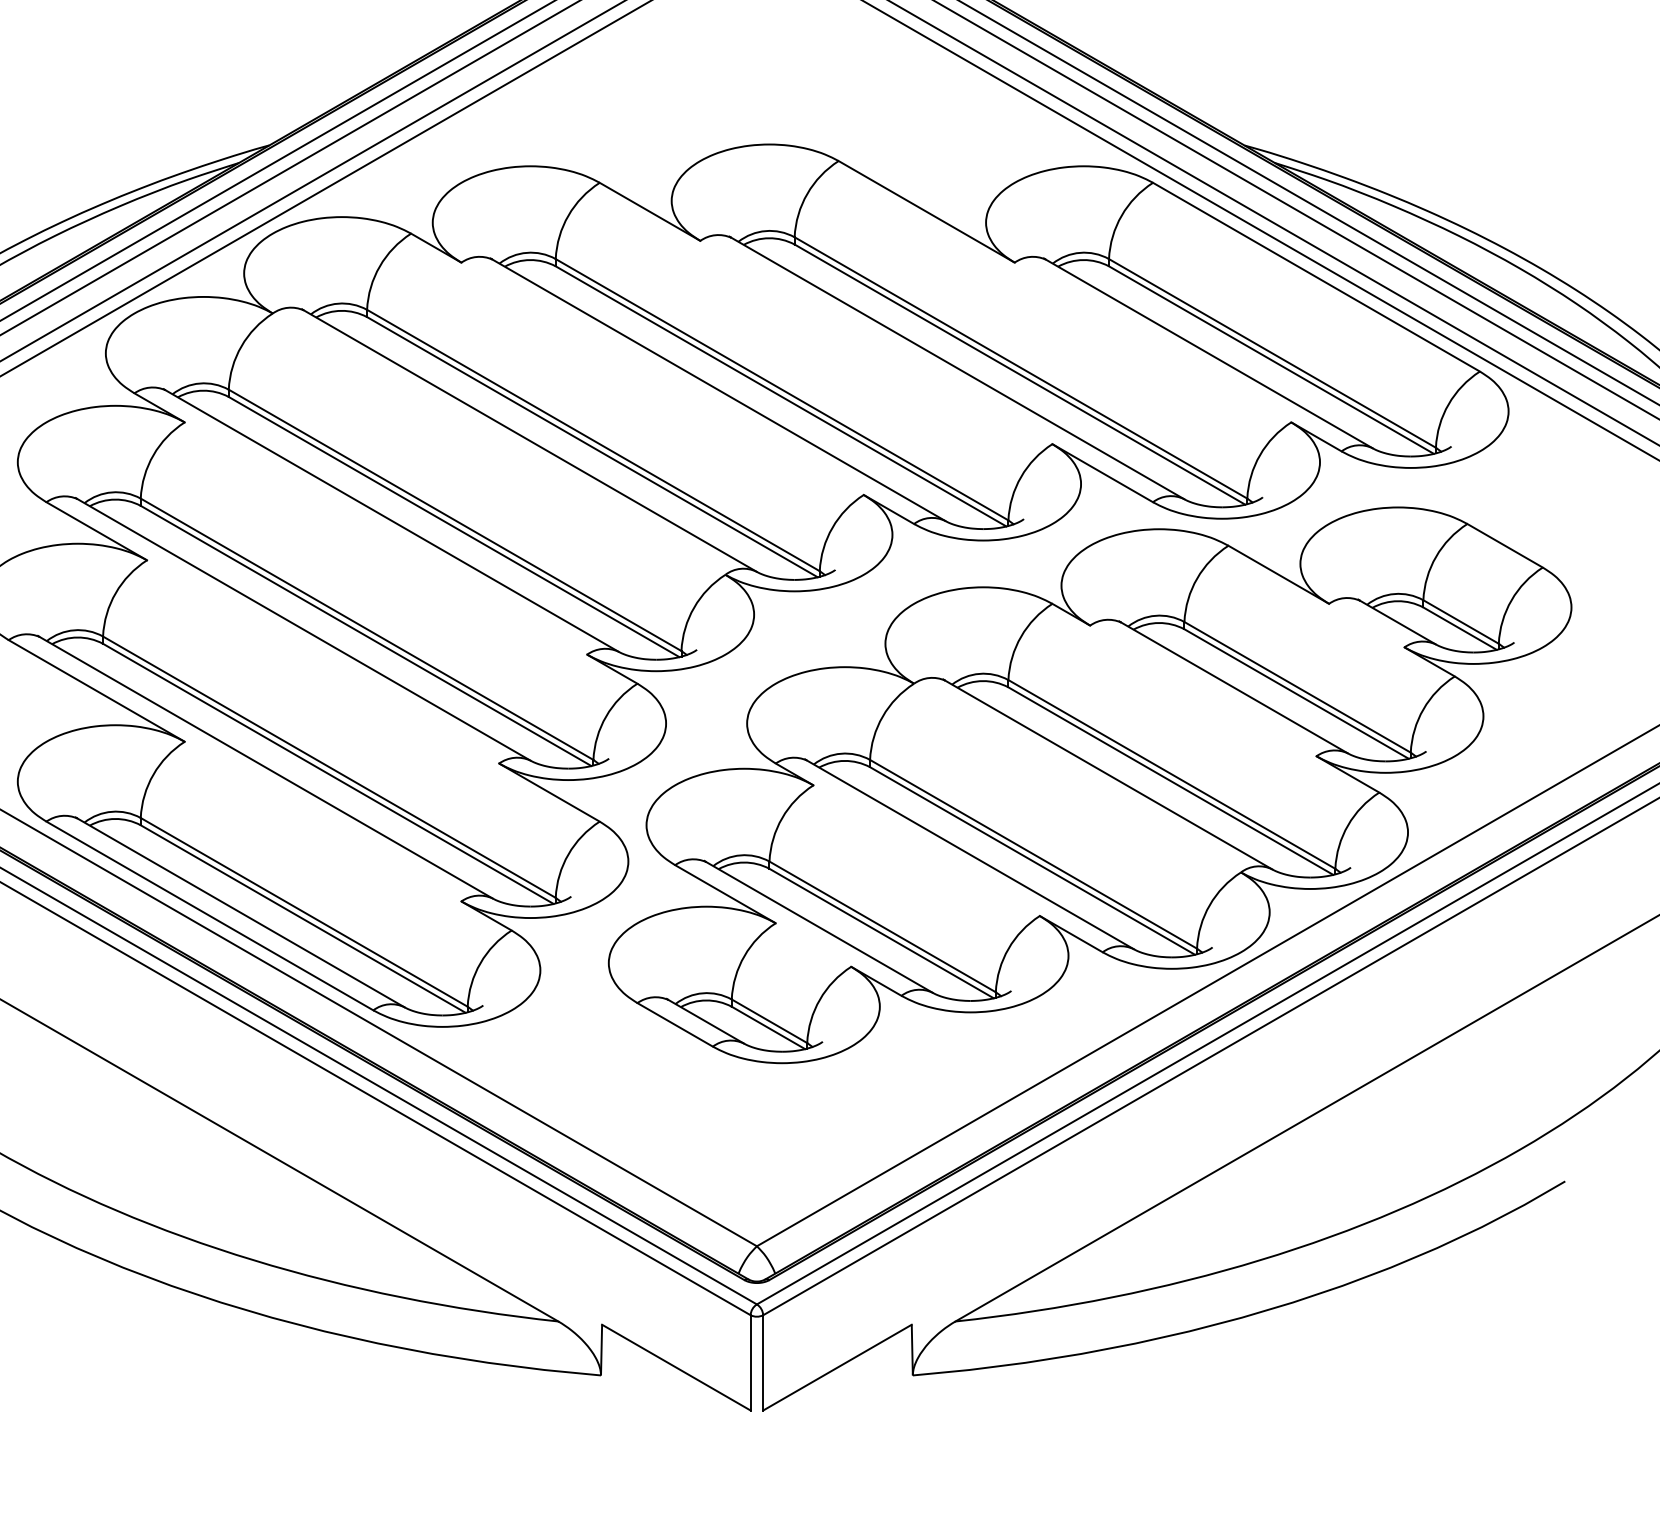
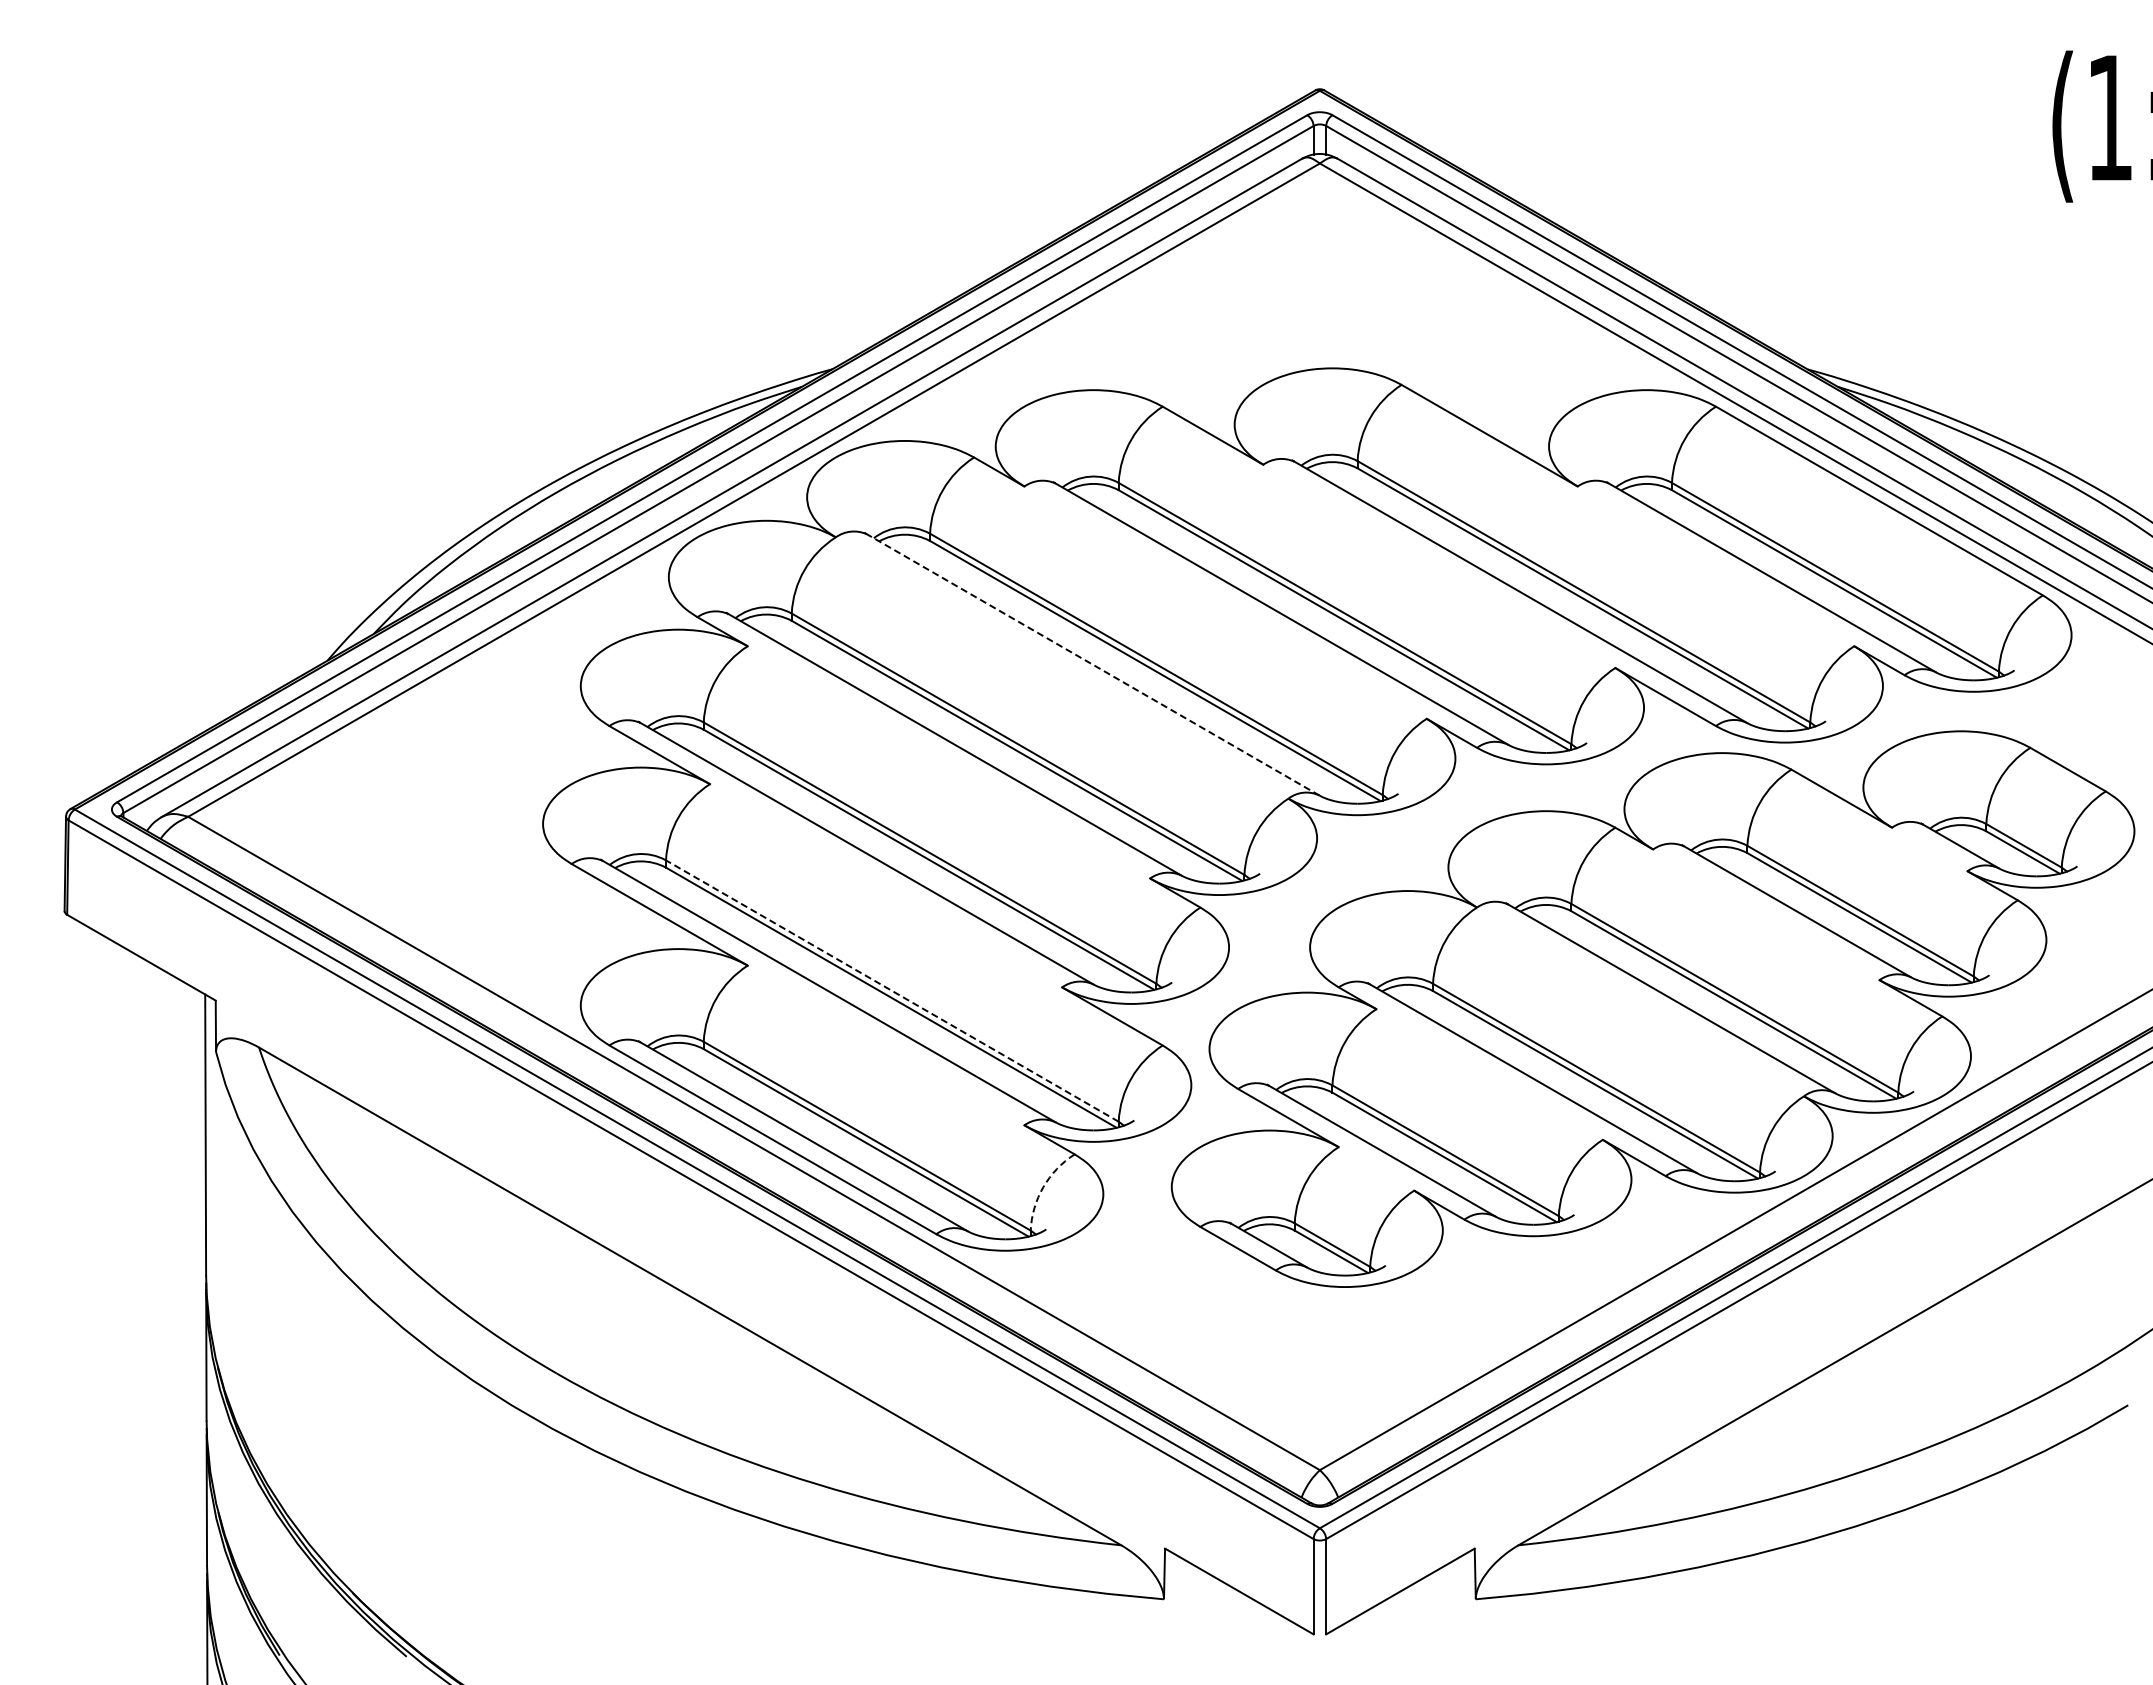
line: (529, 440) -> (1092, 664), solid -> dashed
line: (328, 766) -> (891, 990), solid -> dashed
arc: (480, 963) -> (1043, 1187), solid -> dashed

